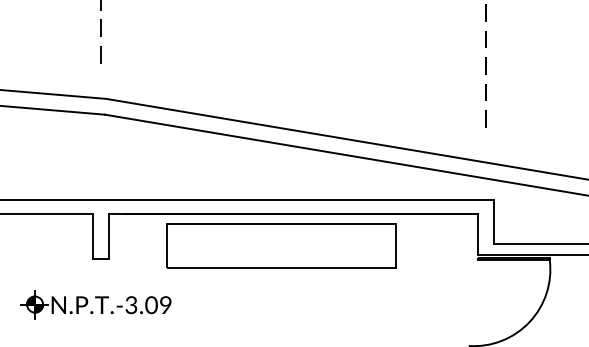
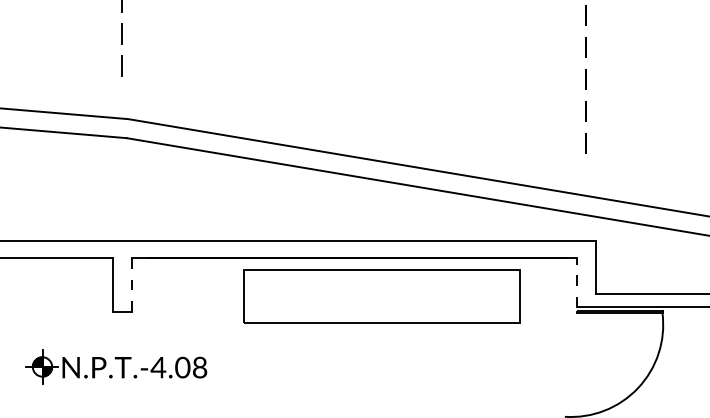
line: (478, 234) -> (576, 282), solid -> dashed
line: (108, 236) -> (131, 284), solid -> dashed
part: (280, 246) -> (381, 296), moved
text: (147, 305) -> (178, 367), N.P.T.-3.09 -> N.P.T.-4.08

